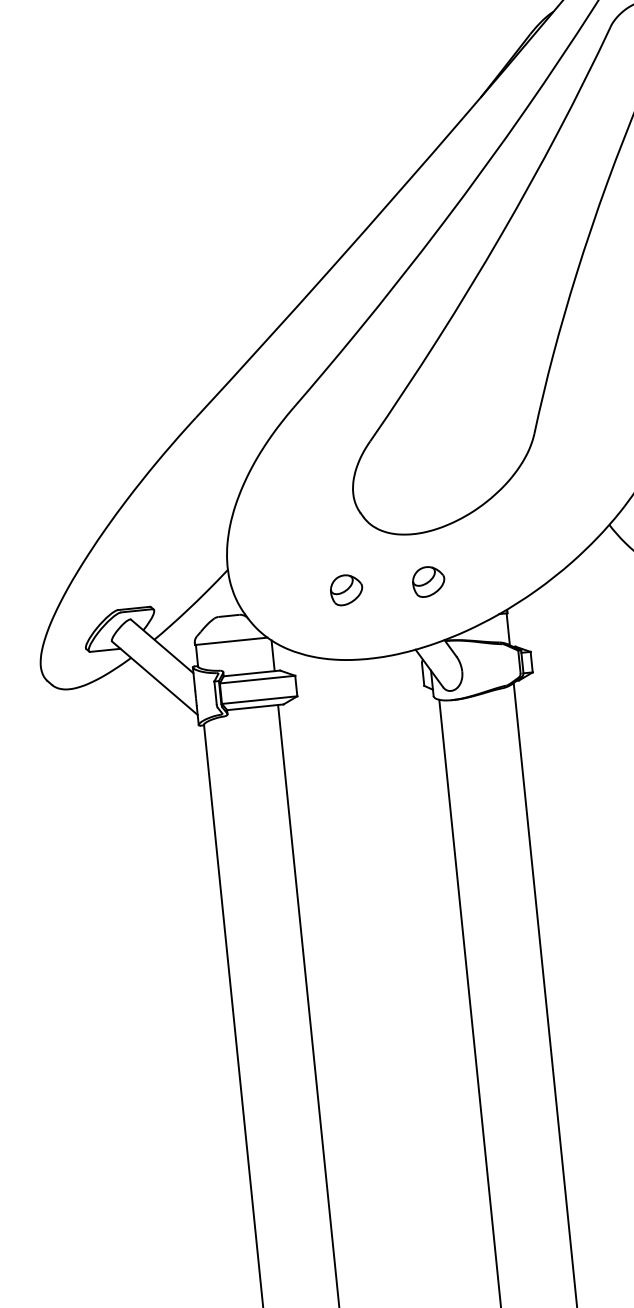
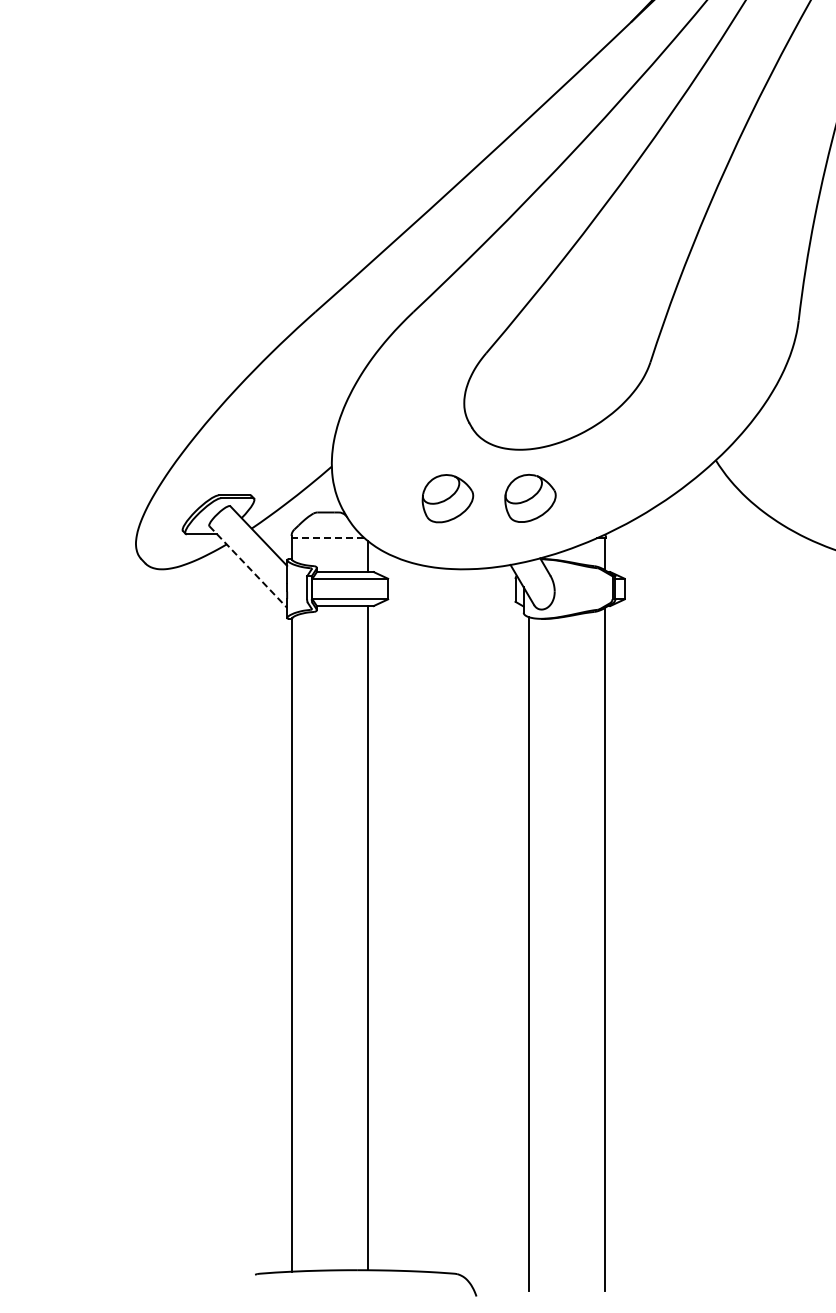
part: (428, 581) -> (530, 498), size x1.6
part: (346, 589) -> (447, 498), size x1.6
line: (230, 641) -> (327, 538), solid -> dashed
line: (155, 678) -> (248, 567), solid -> dashed

